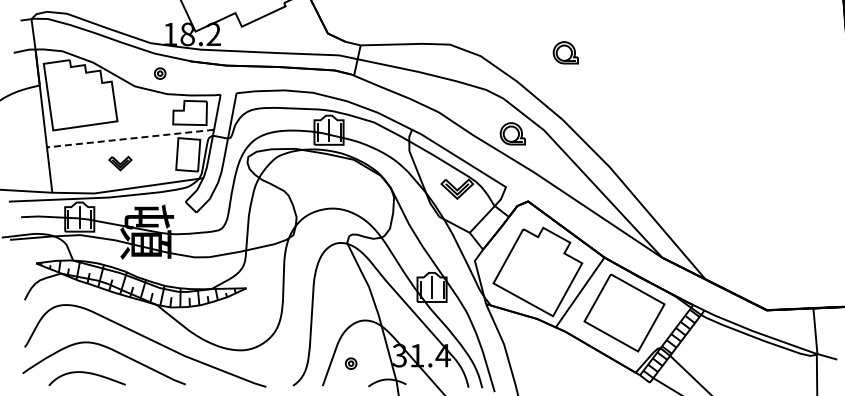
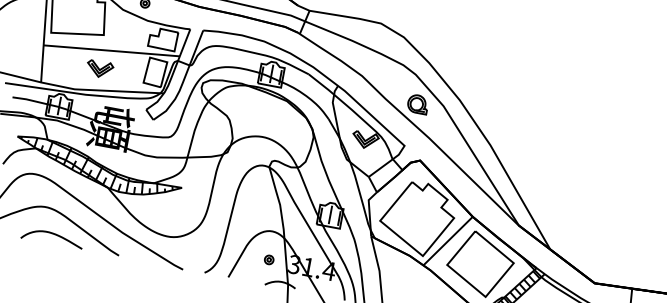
part: (565, 52) -> (472, 47), removed
line: (130, 138) -> (111, 50), dashed -> solid
part: (120, 163) -> (99, 69), size x1.43
part: (350, 363) -> (268, 259), moved
curve: (86, 373) -> (52, 234), moved

